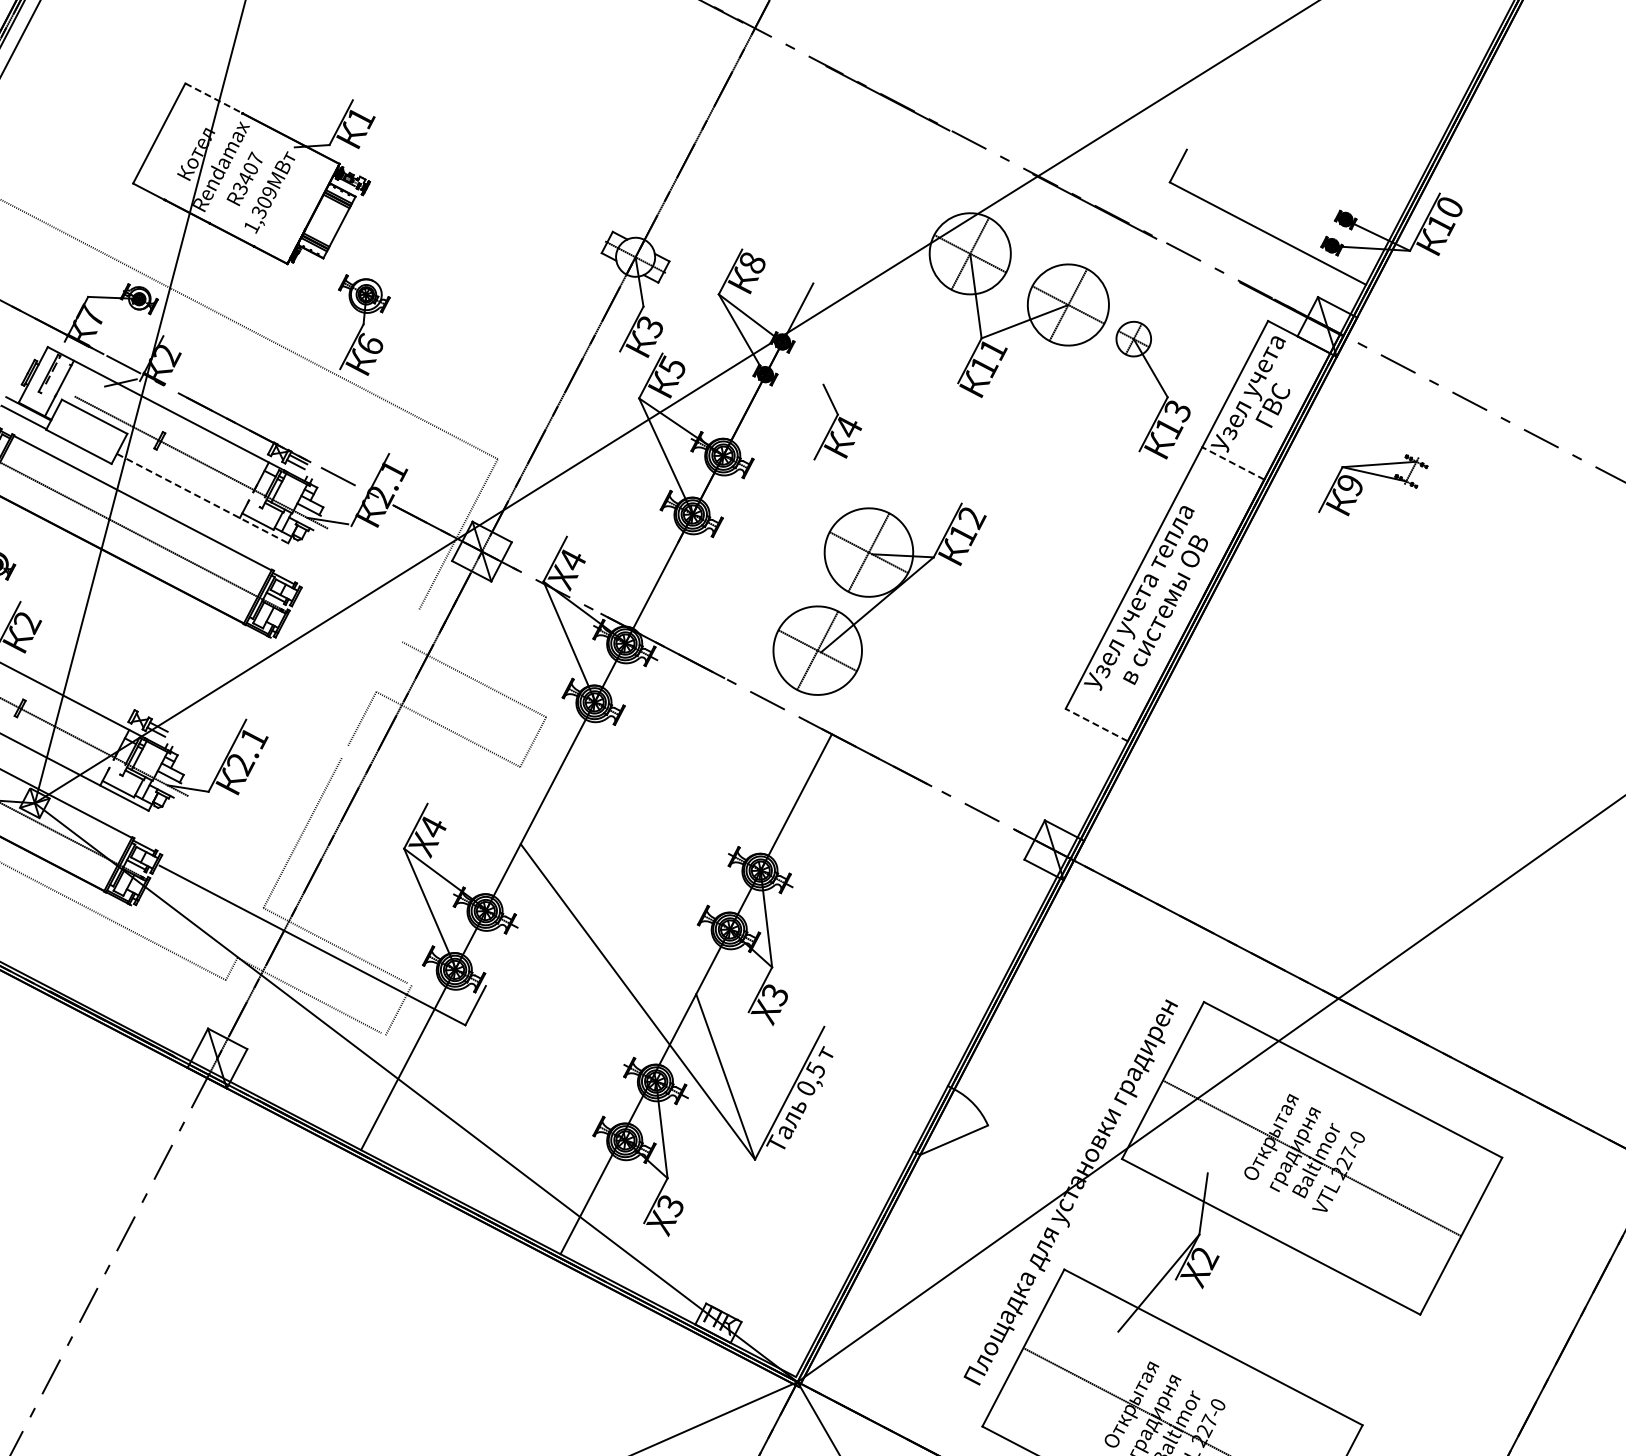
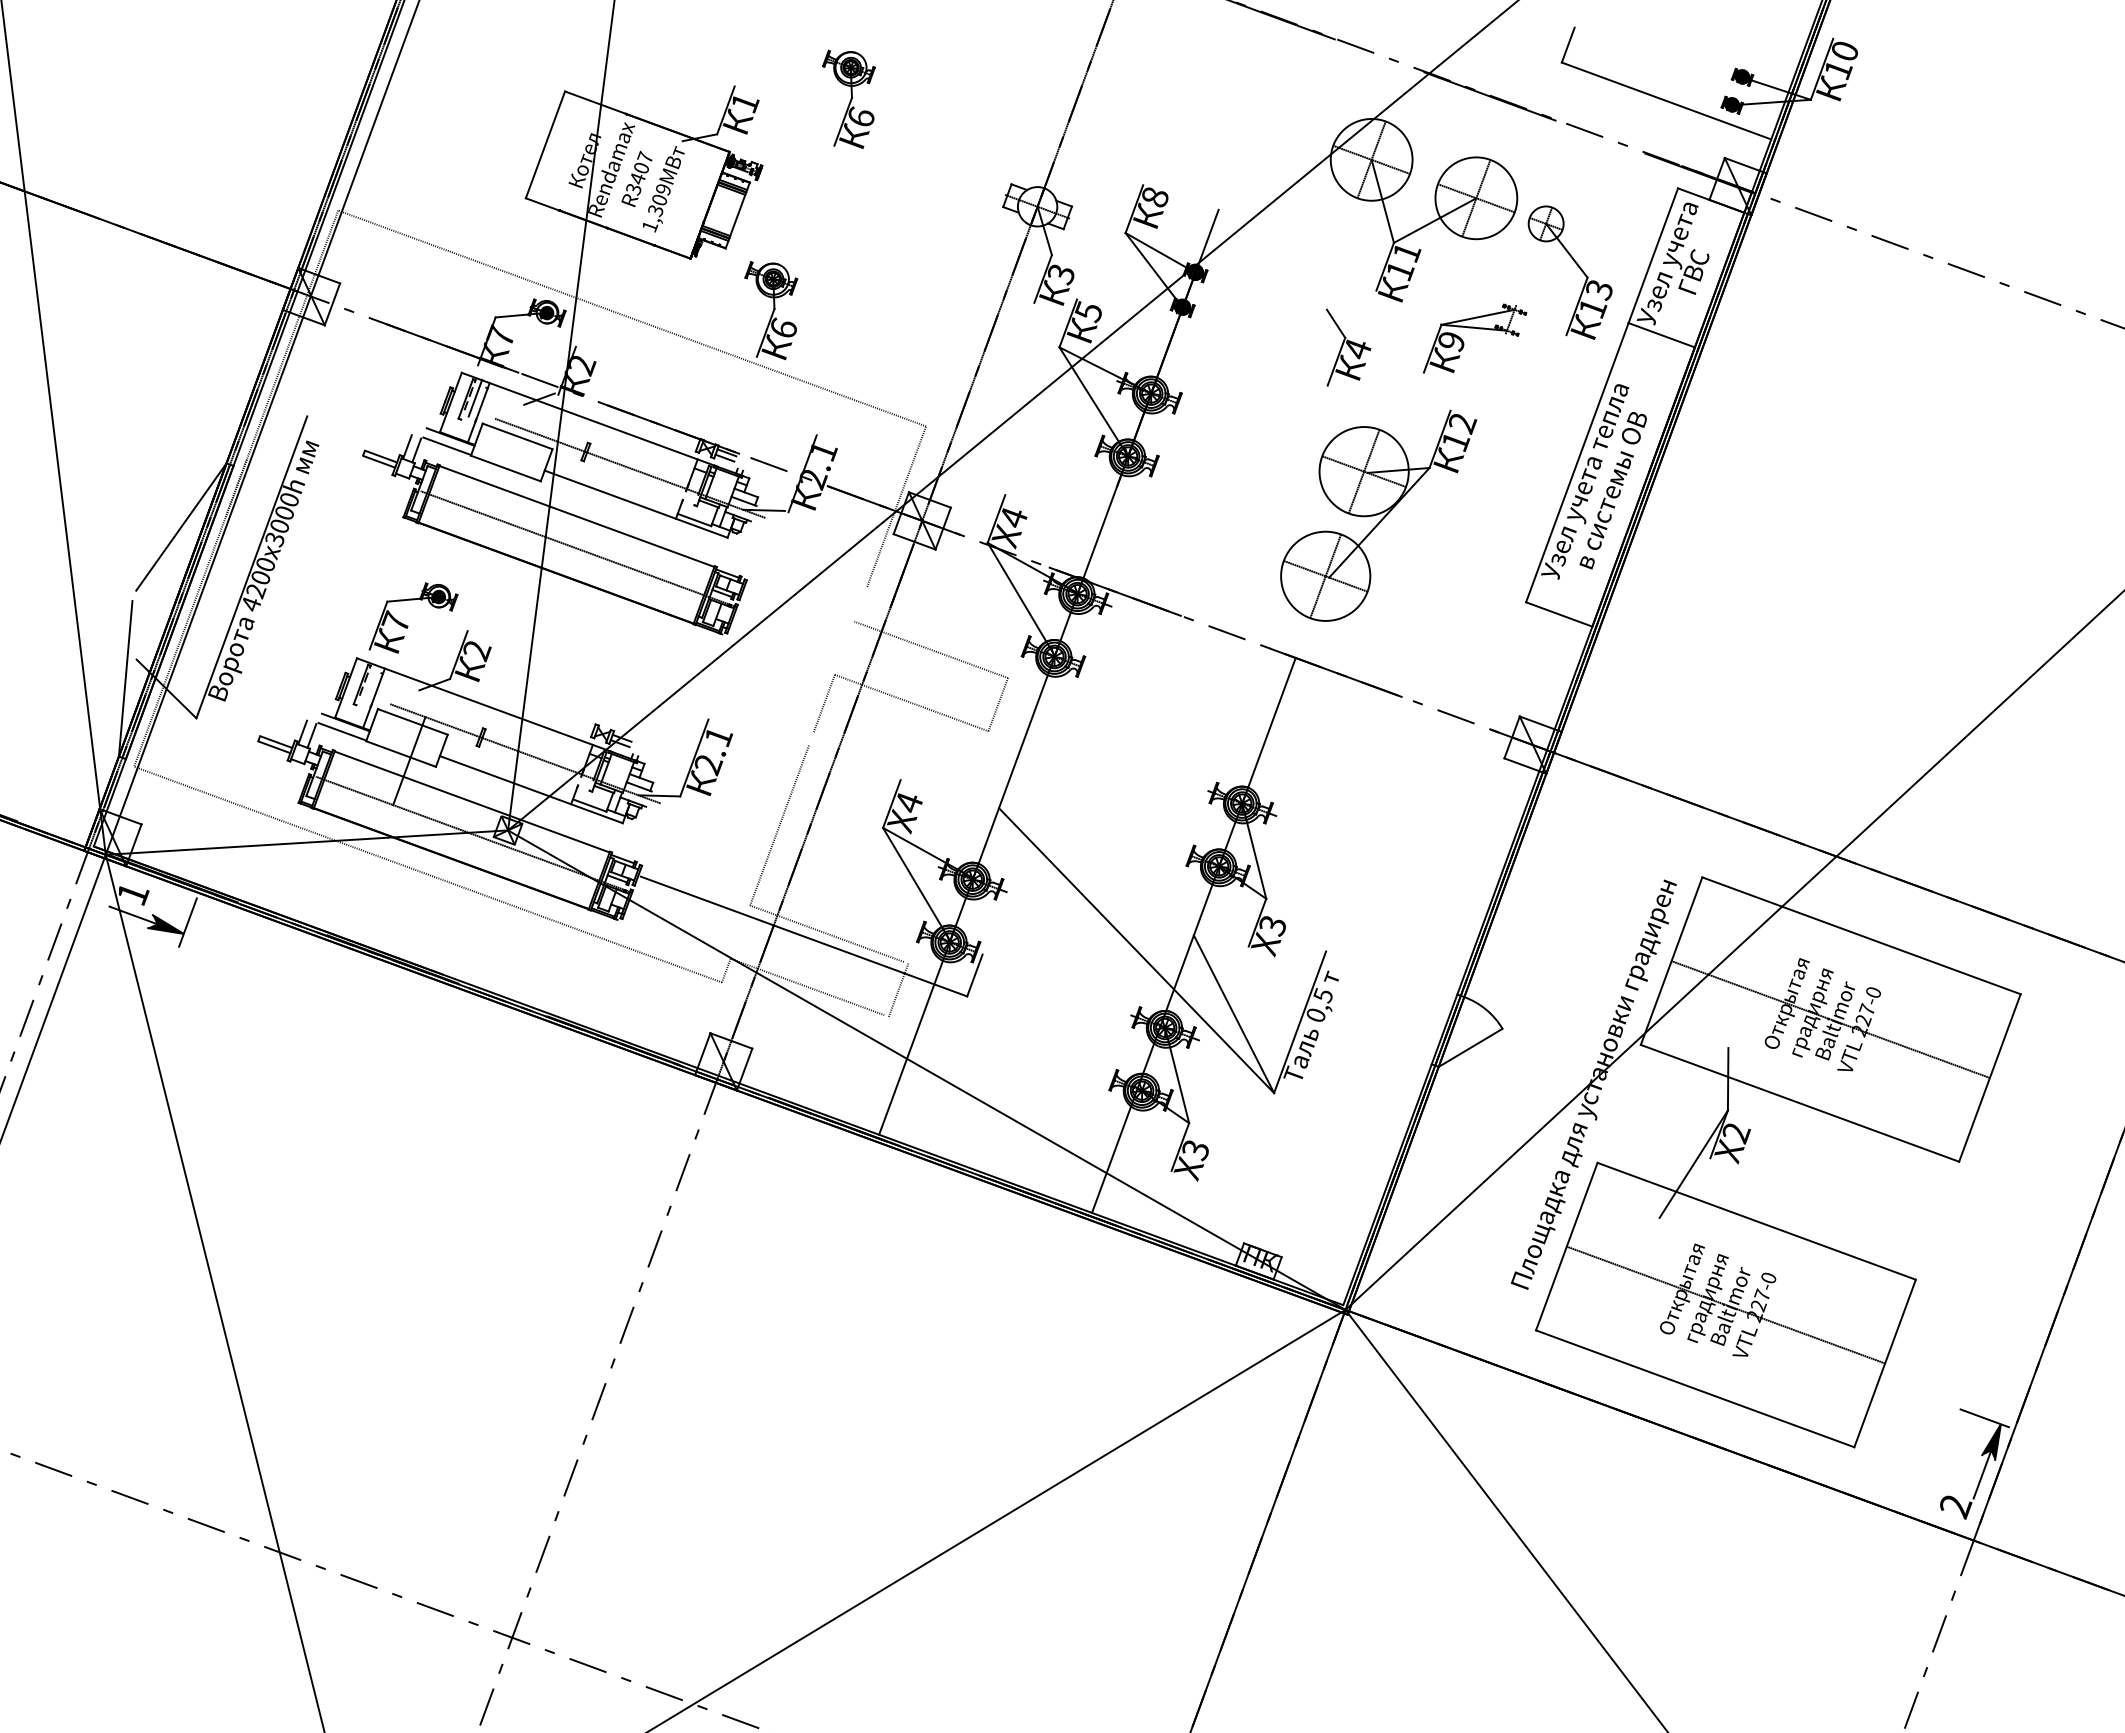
line: (214, 98) -> (596, 102), dashed -> solid
part: (463, 126) -> (848, 98), added
line: (58, 374) -> (475, 398), added
part: (839, 424) -> (1348, 347), moved
line: (1233, 463) -> (1661, 335), dashed -> solid
part: (1378, 476) -> (1478, 329), moved
line: (202, 498) -> (636, 504), dashed -> solid
part: (877, 597) -> (1378, 515), moved
line: (1096, 725) -> (1558, 614), dashed -> solid

